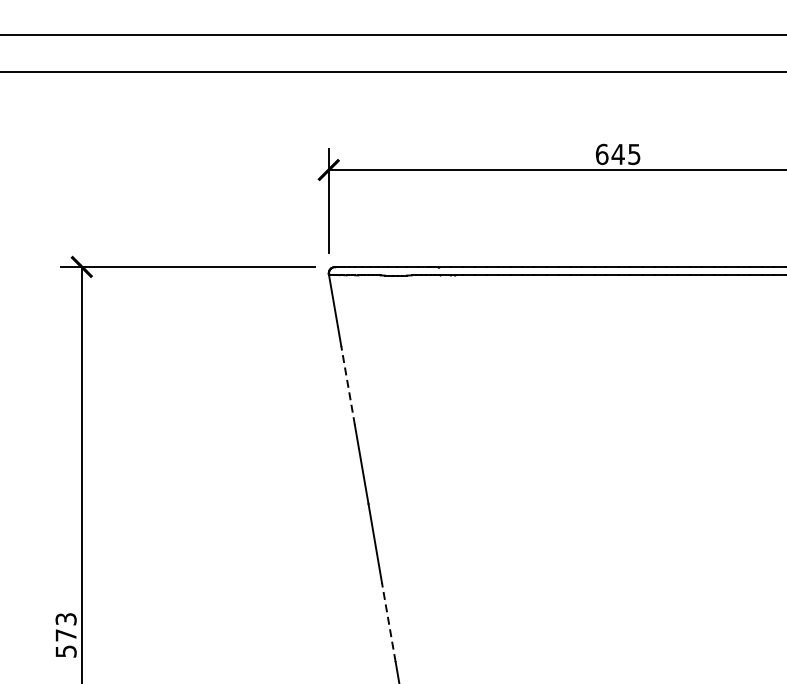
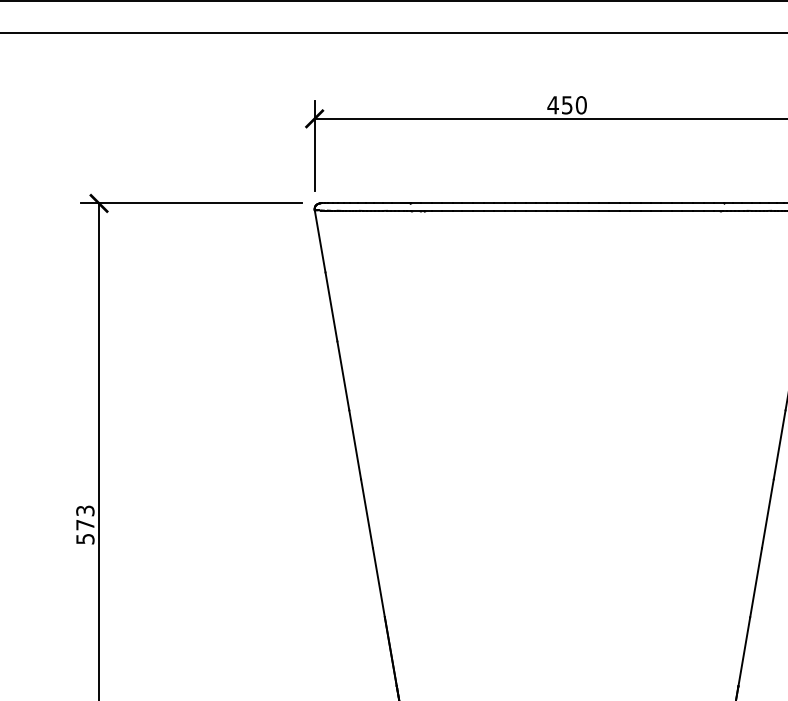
text: (617, 154) -> (566, 105), 645 -> 450
line: (348, 385) -> (331, 306), dashed -> solid
line: (389, 622) -> (367, 513), dashed -> solid

